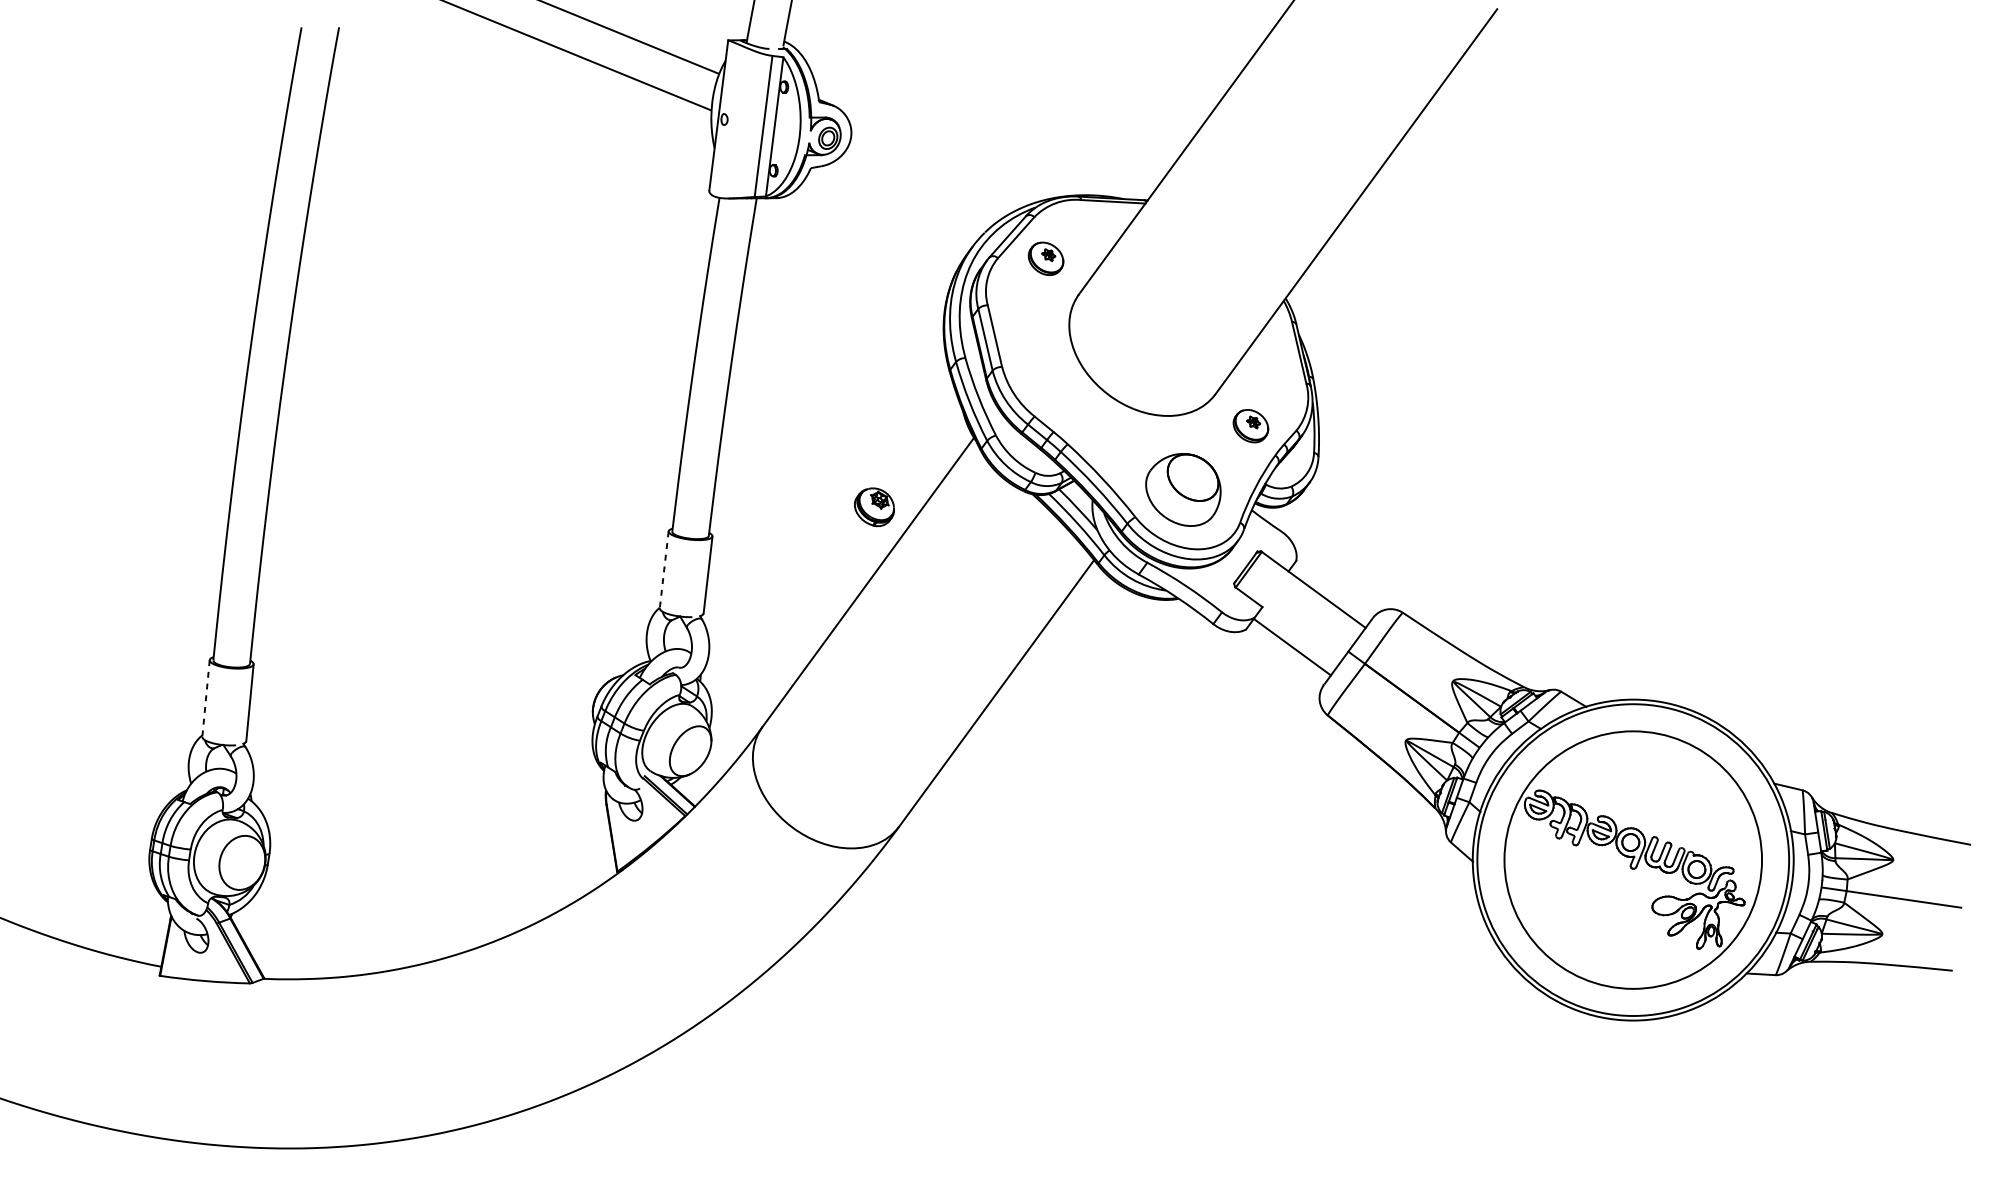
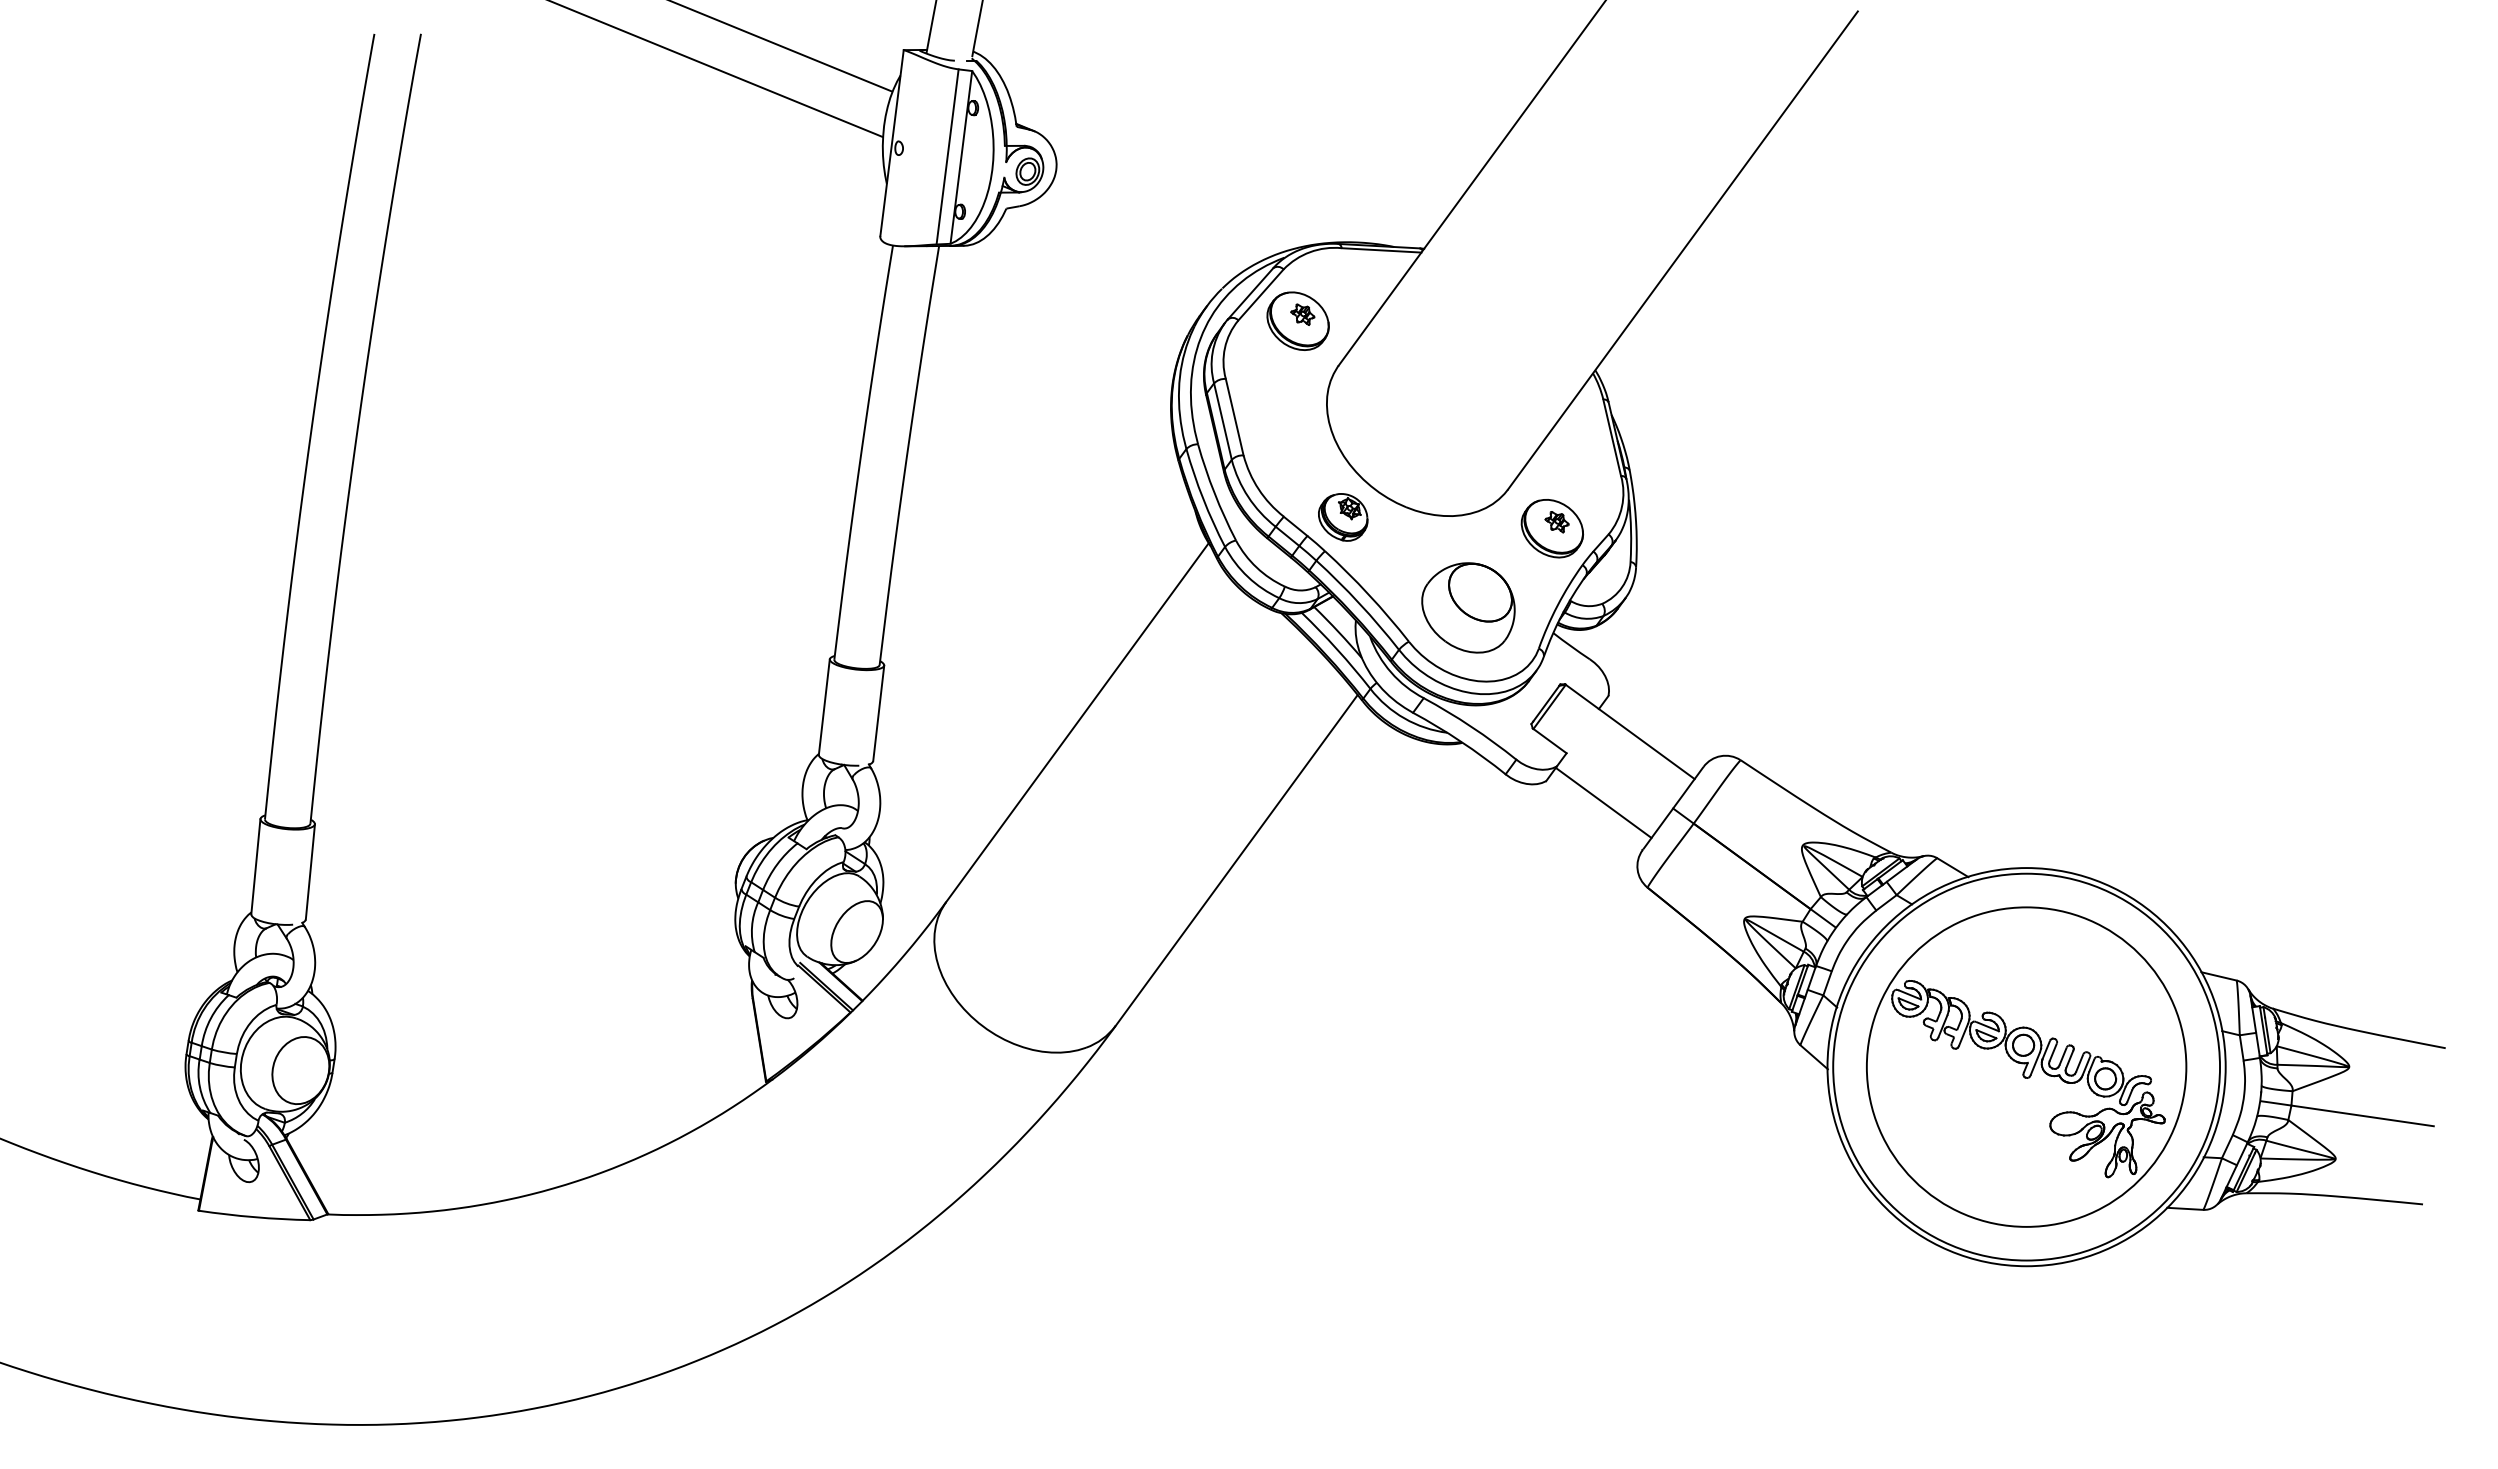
part: (1045, 258) -> (1297, 320), size x1.43
part: (1250, 425) -> (1551, 528), size x1.43
part: (874, 507) -> (1343, 517), moved
line: (664, 570) -> (824, 707), dashed -> solid
line: (205, 698) -> (255, 866), dashed -> solid

